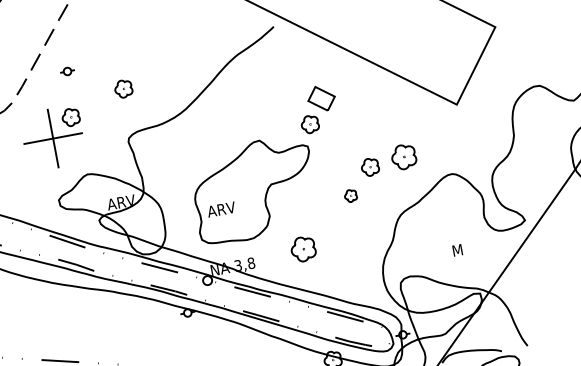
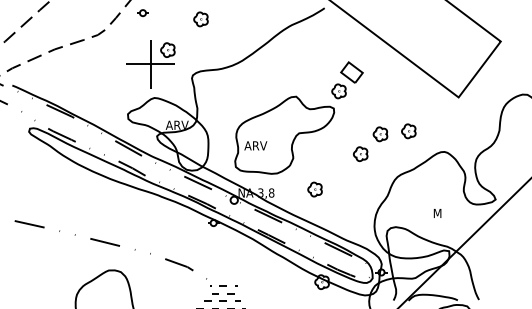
part: (67, 72) -> (142, 13), moved
part: (123, 89) -> (200, 19), moved
part: (53, 138) -> (150, 64), moved
part: (403, 157) -> (408, 131), size x0.71
part: (350, 196) -> (360, 154), size x1.43
part: (302, 249) -> (314, 189), size x0.71

